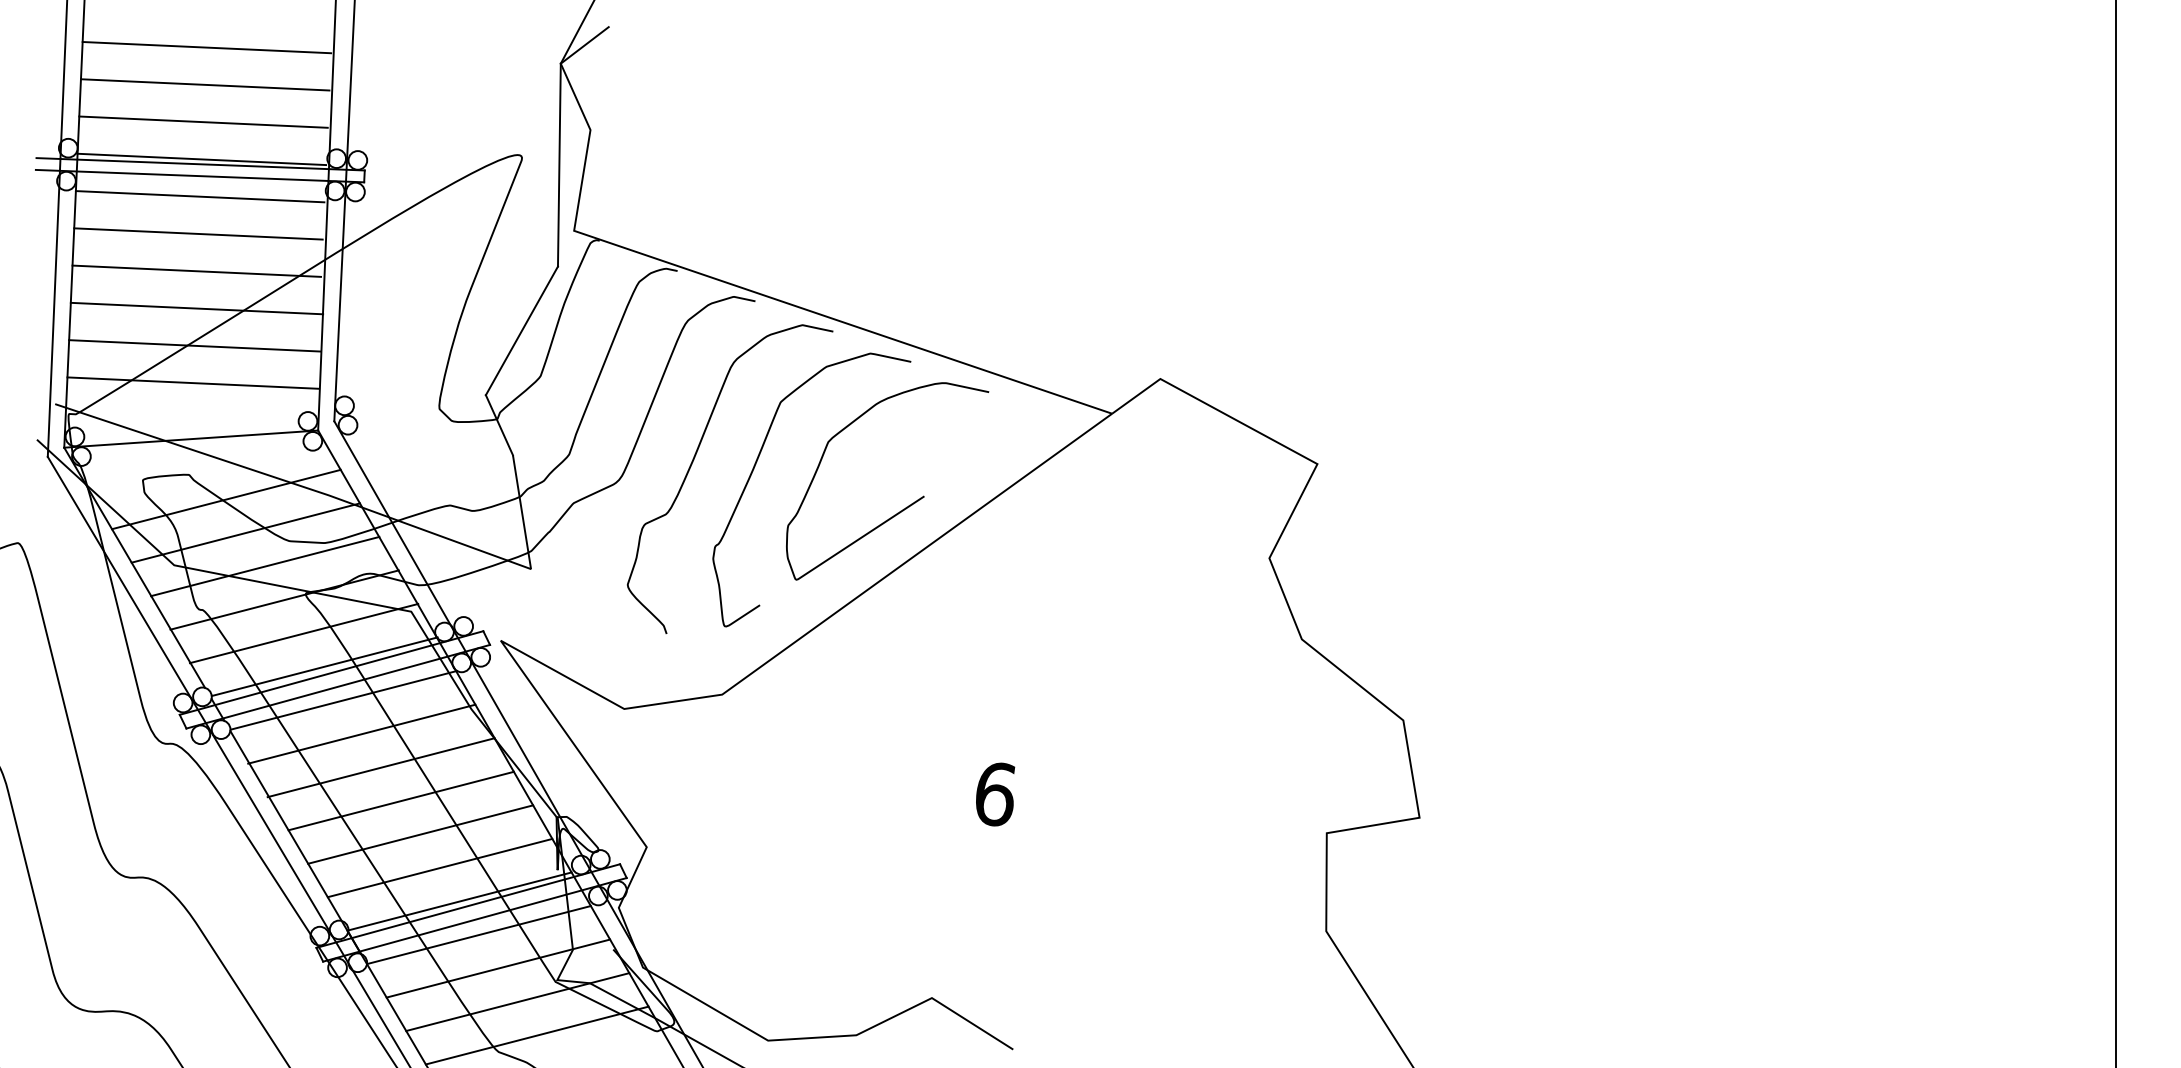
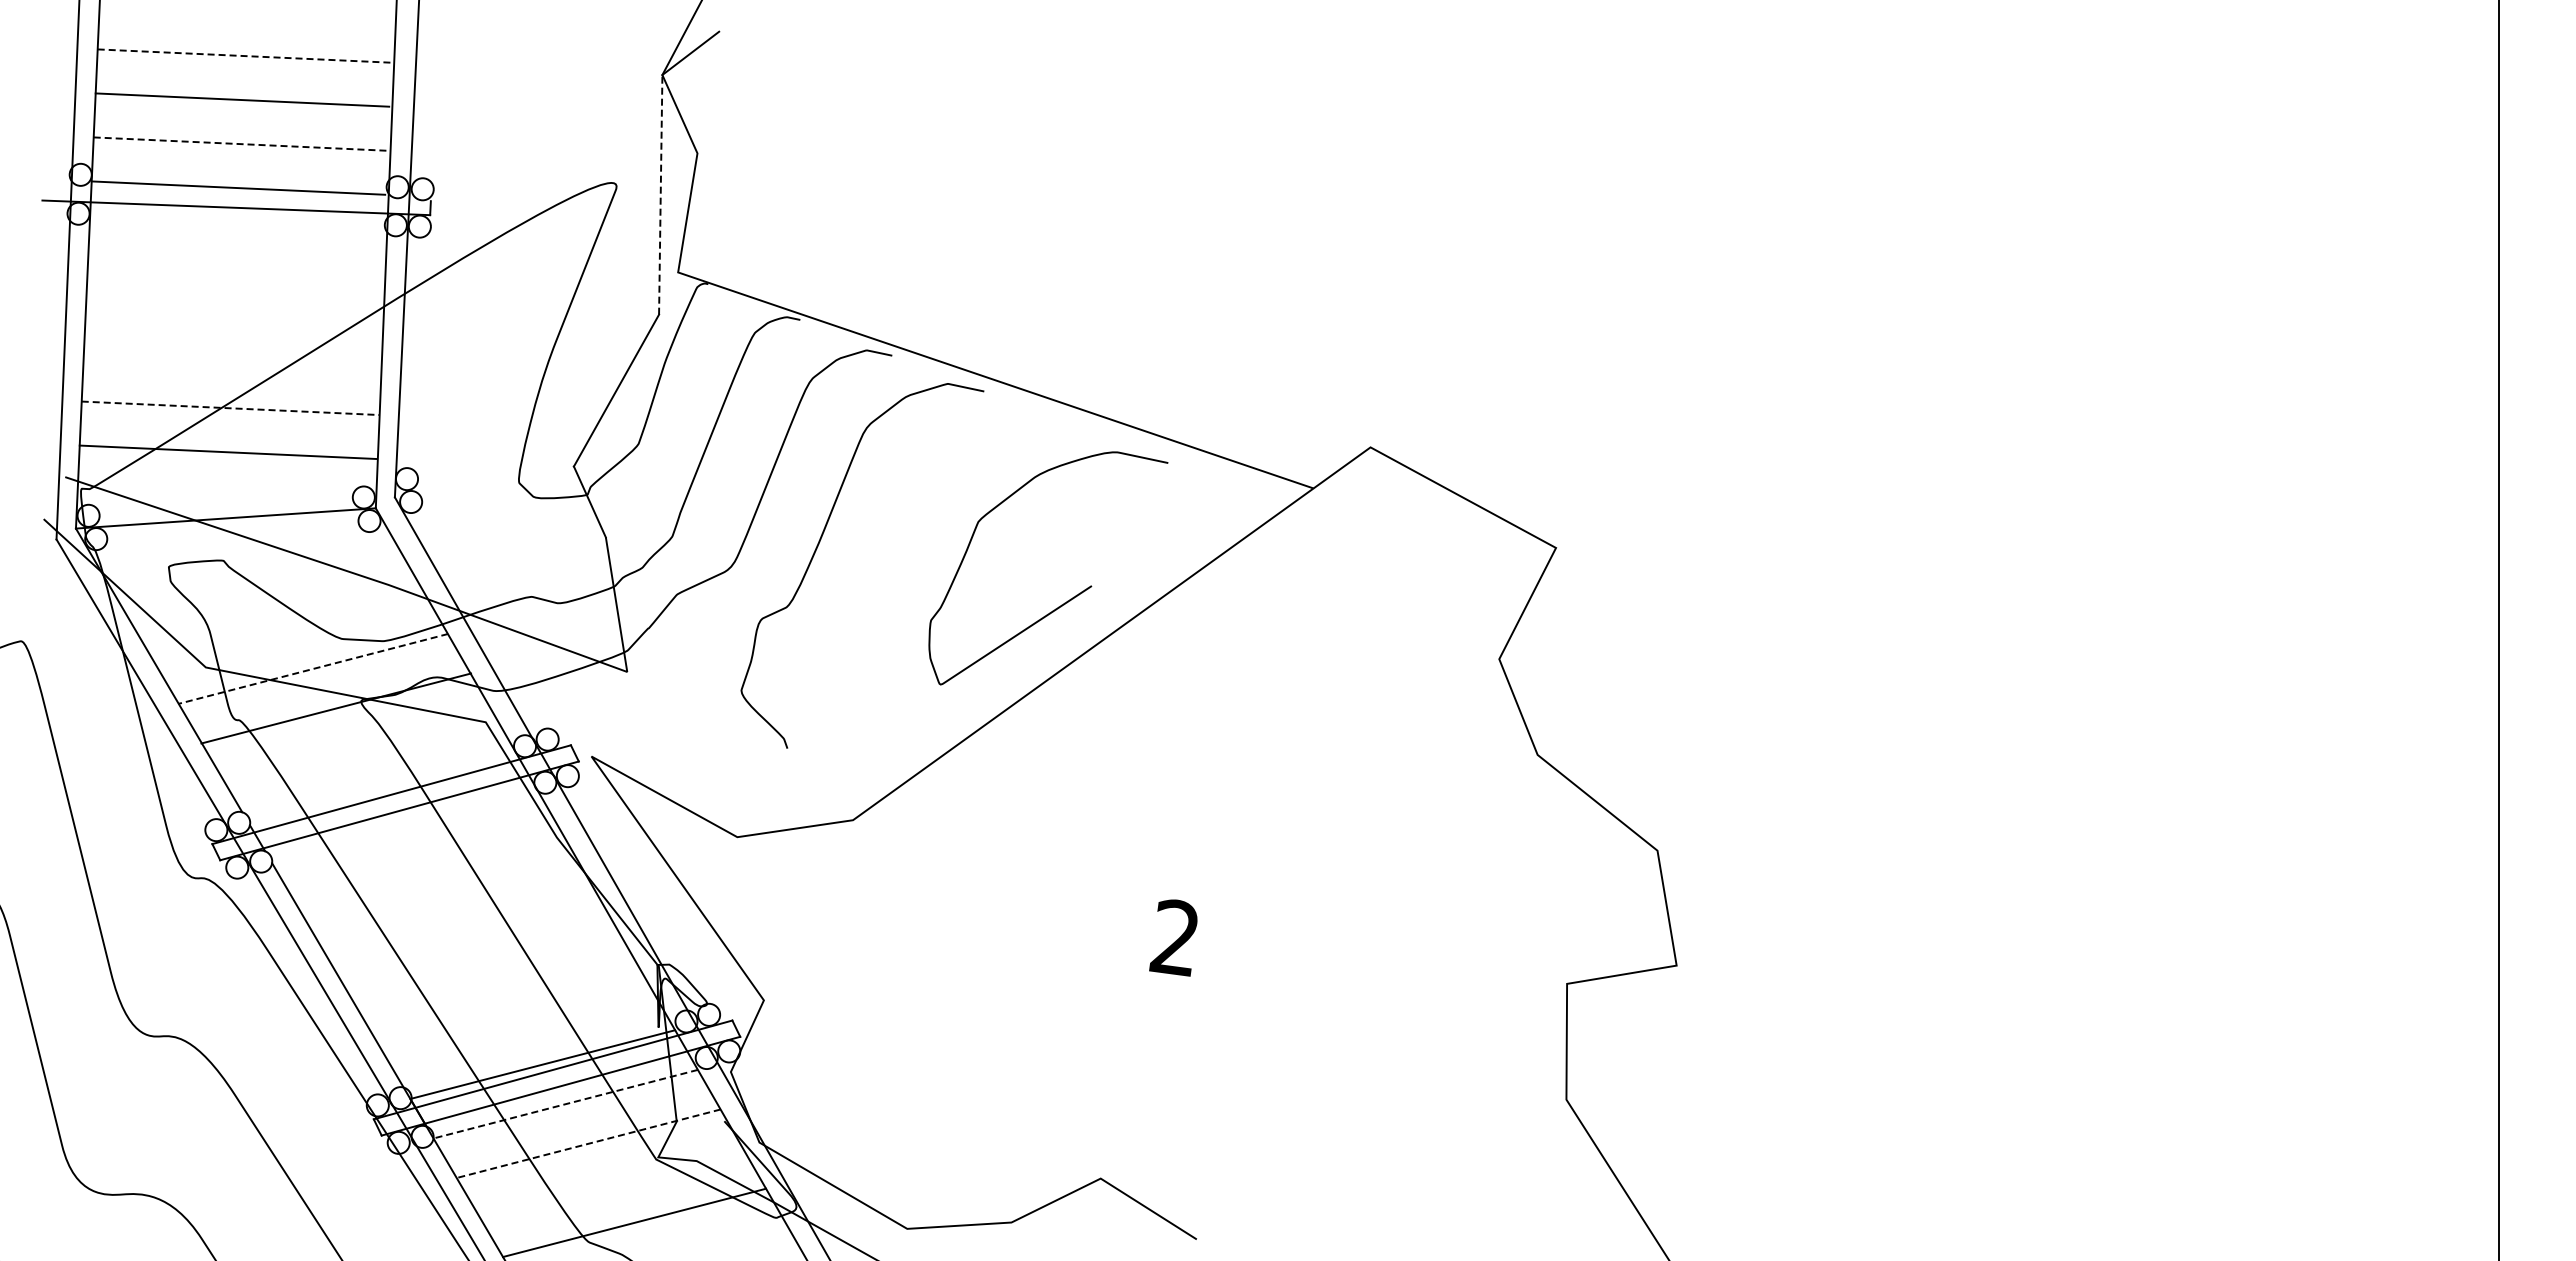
line: (206, 47) -> (244, 56), solid -> dashed
line: (203, 122) -> (240, 144), solid -> dashed
line: (200, 163) -> (236, 193), removed
line: (559, 164) -> (660, 194), solid -> dashed
line: (200, 196) -> (236, 231), removed
line: (198, 233) -> (234, 275), removed
line: (196, 270) -> (232, 319), removed
line: (196, 308) -> (232, 364), removed
line: (195, 346) -> (230, 408), solid -> dashed
curve: (755, 466) -> (892, 550), removed
line: (226, 499) -> (267, 589), removed
line: (245, 533) -> (290, 629), removed
line: (264, 567) -> (312, 669), solid -> dashed
line: (304, 633) -> (359, 748), removed
line: (324, 666) -> (383, 786), removed
line: (343, 699) -> (405, 826), removed
line: (361, 733) -> (427, 866), removed
line: (381, 767) -> (450, 906), removed
text: (993, 793) -> (1173, 937), 6 -> 2
line: (400, 800) -> (473, 945), removed
line: (420, 833) -> (496, 984), removed
line: (439, 867) -> (519, 1024), removed
line: (478, 935) -> (565, 1104), solid -> dashed
line: (498, 968) -> (588, 1143), solid -> dashed
line: (517, 1002) -> (611, 1183), removed

